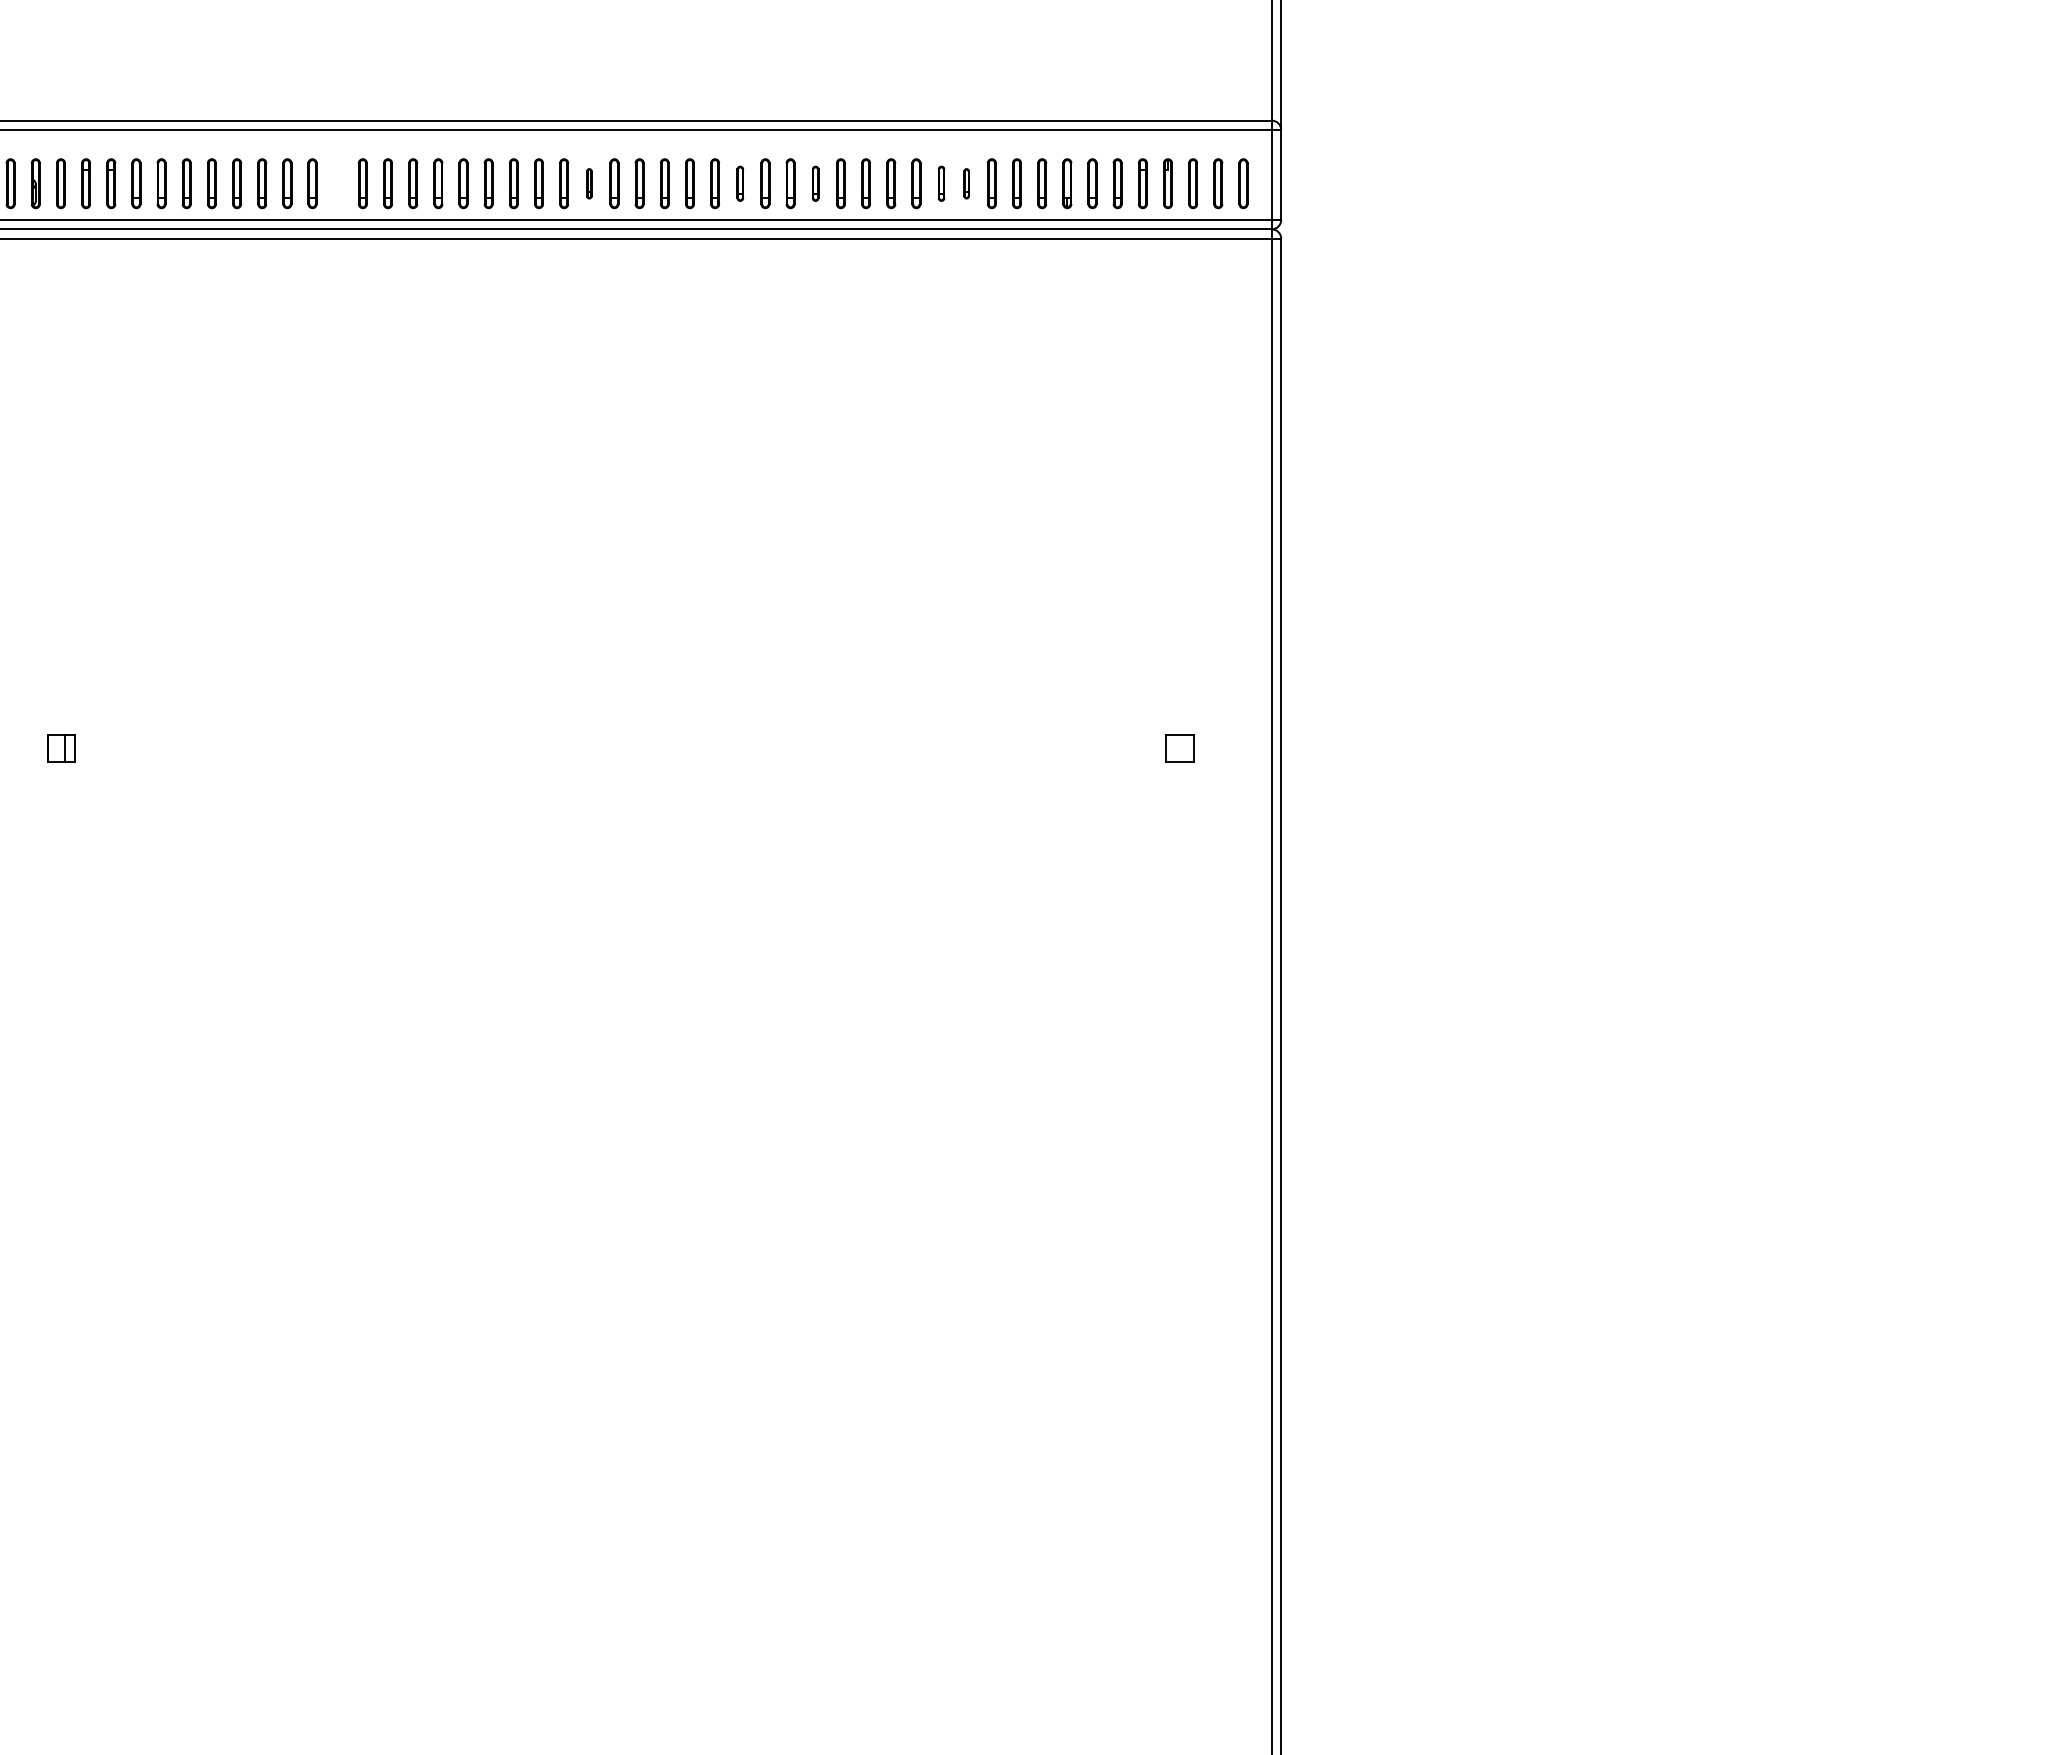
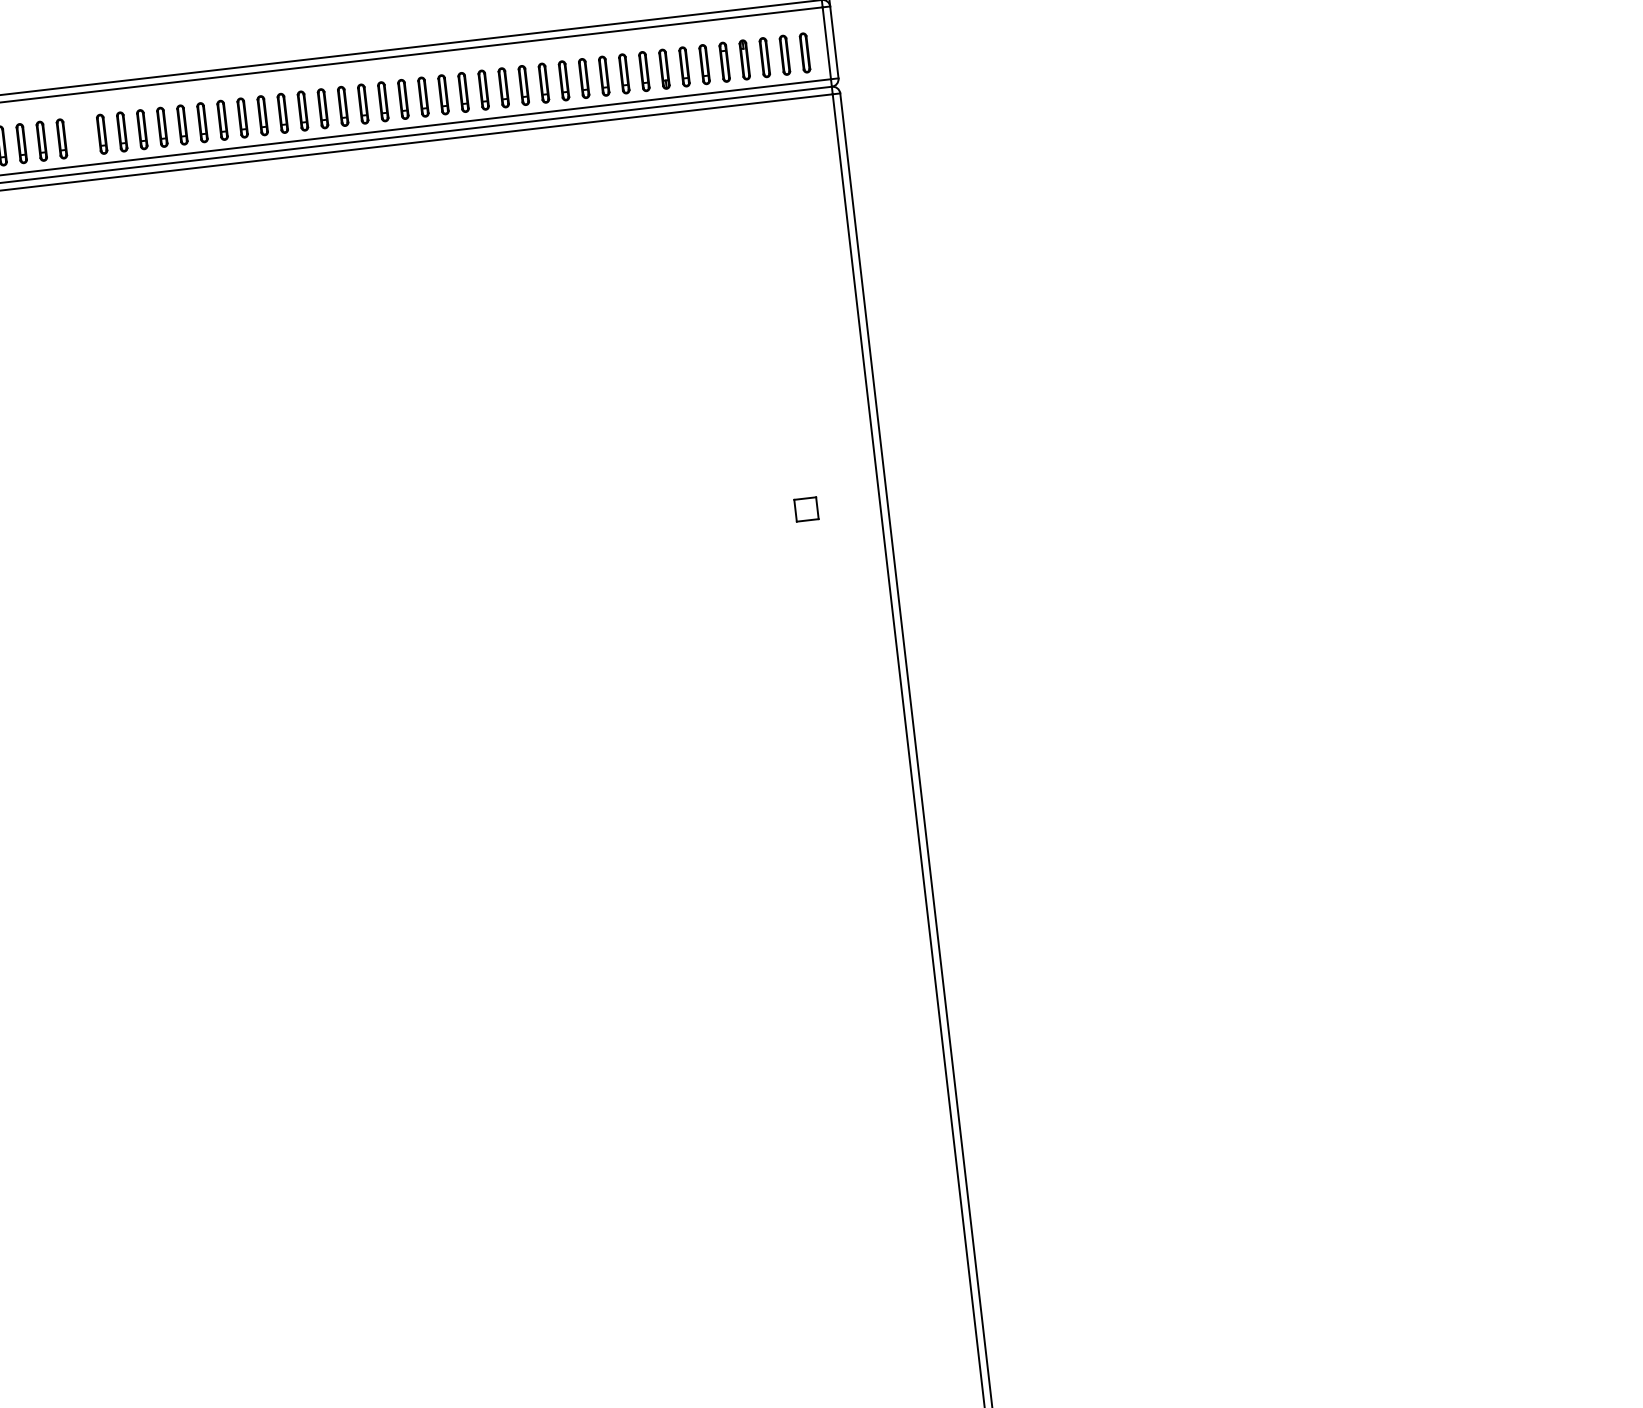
part: (589, 183) -> (282, 113), size x1.67
part: (740, 183) -> (403, 99), size x1.43
part: (815, 183) -> (463, 92), size x1.43
part: (941, 183) -> (563, 80), size x1.43
part: (966, 183) -> (583, 78), size x1.67

